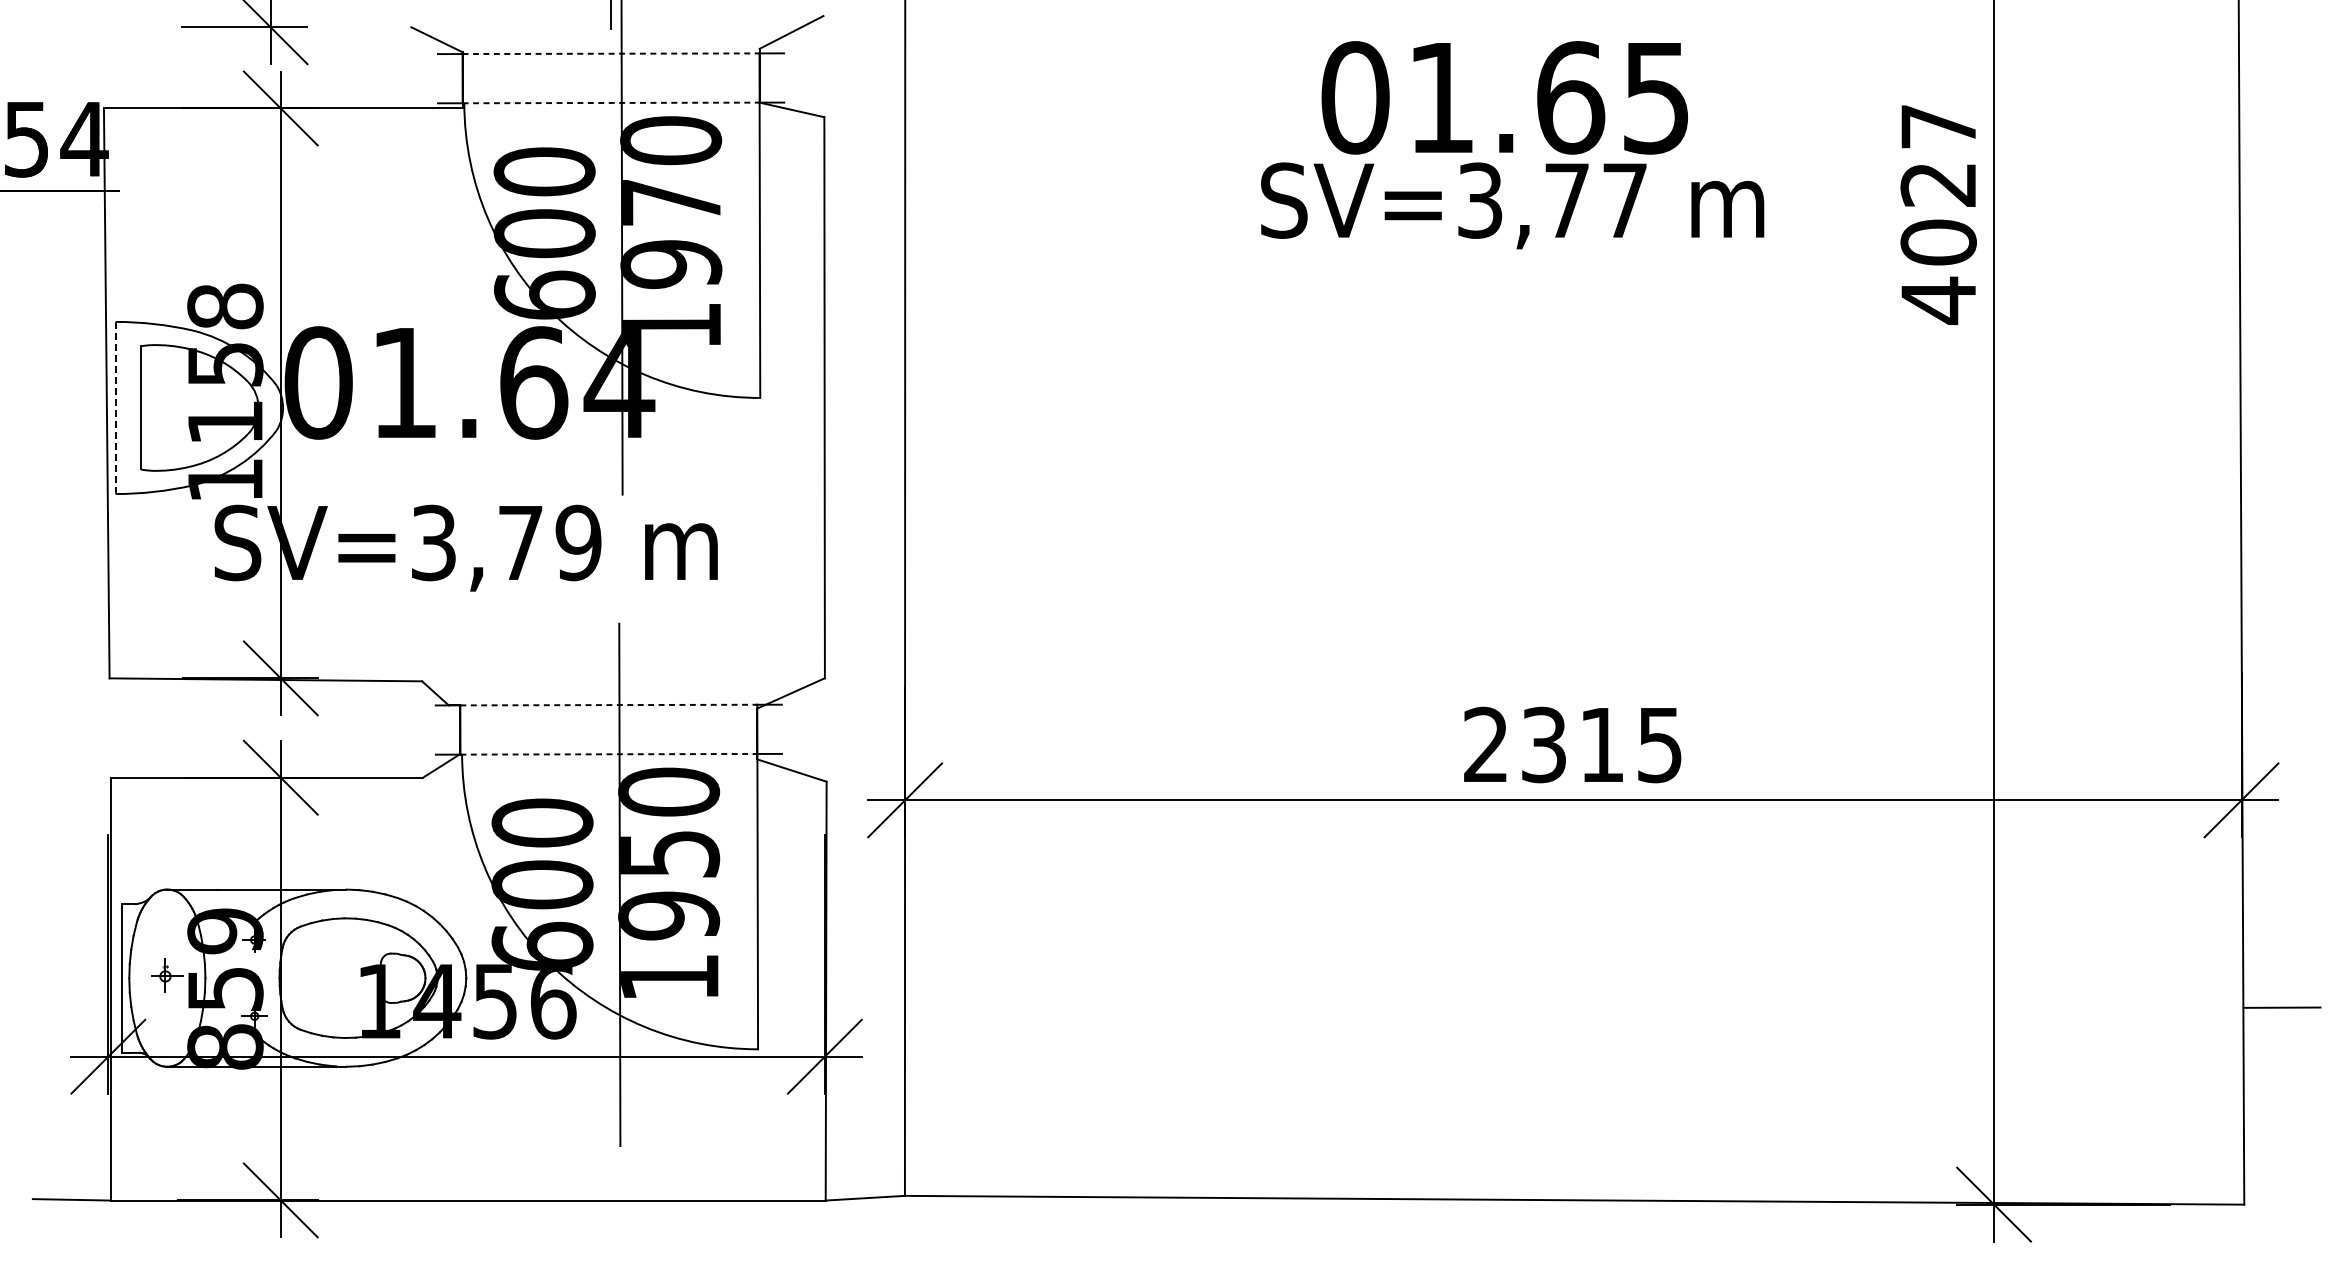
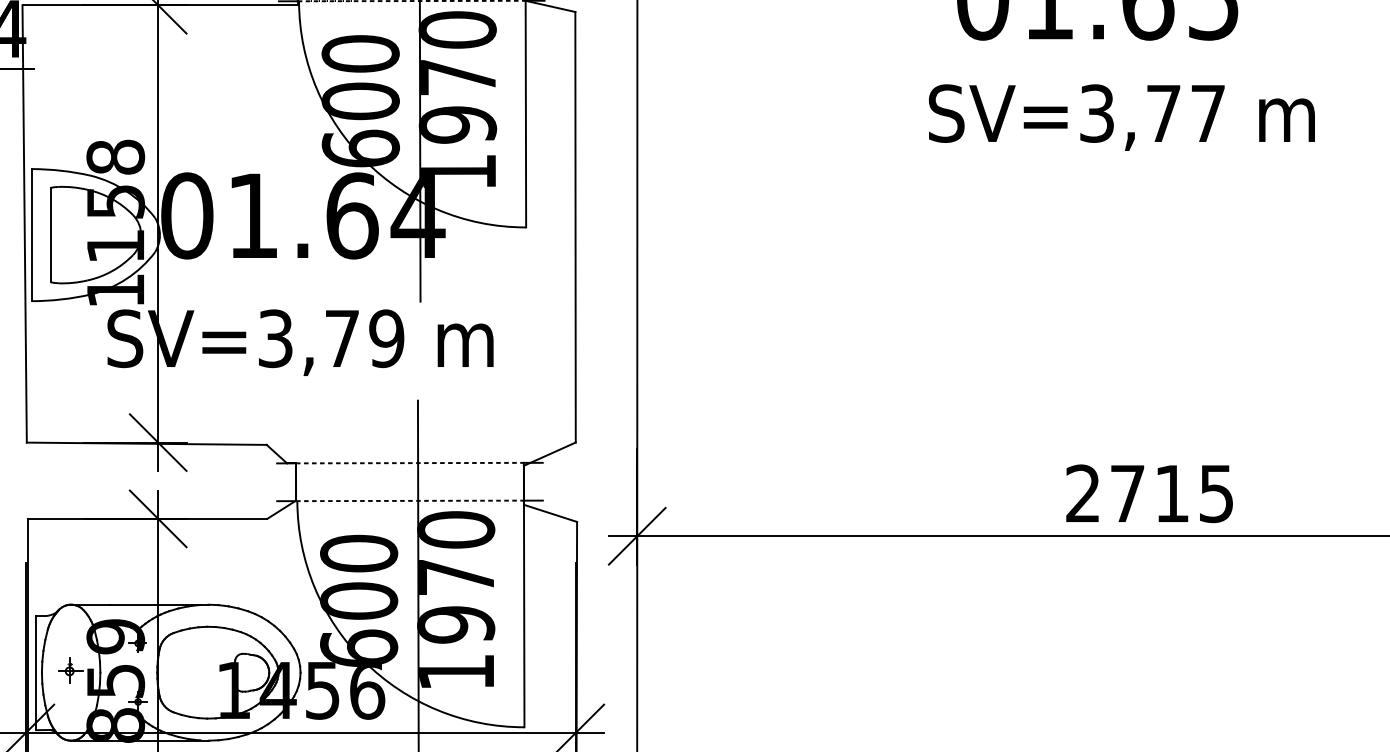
text: (1512, 205) -> (1121, 117), moved
line: (115, 407) -> (31, 234), dashed -> solid
text: (1543, 744) -> (1127, 493), 2315 -> 2715
text: (670, 854) -> (457, 577), 1950 -> 1970

